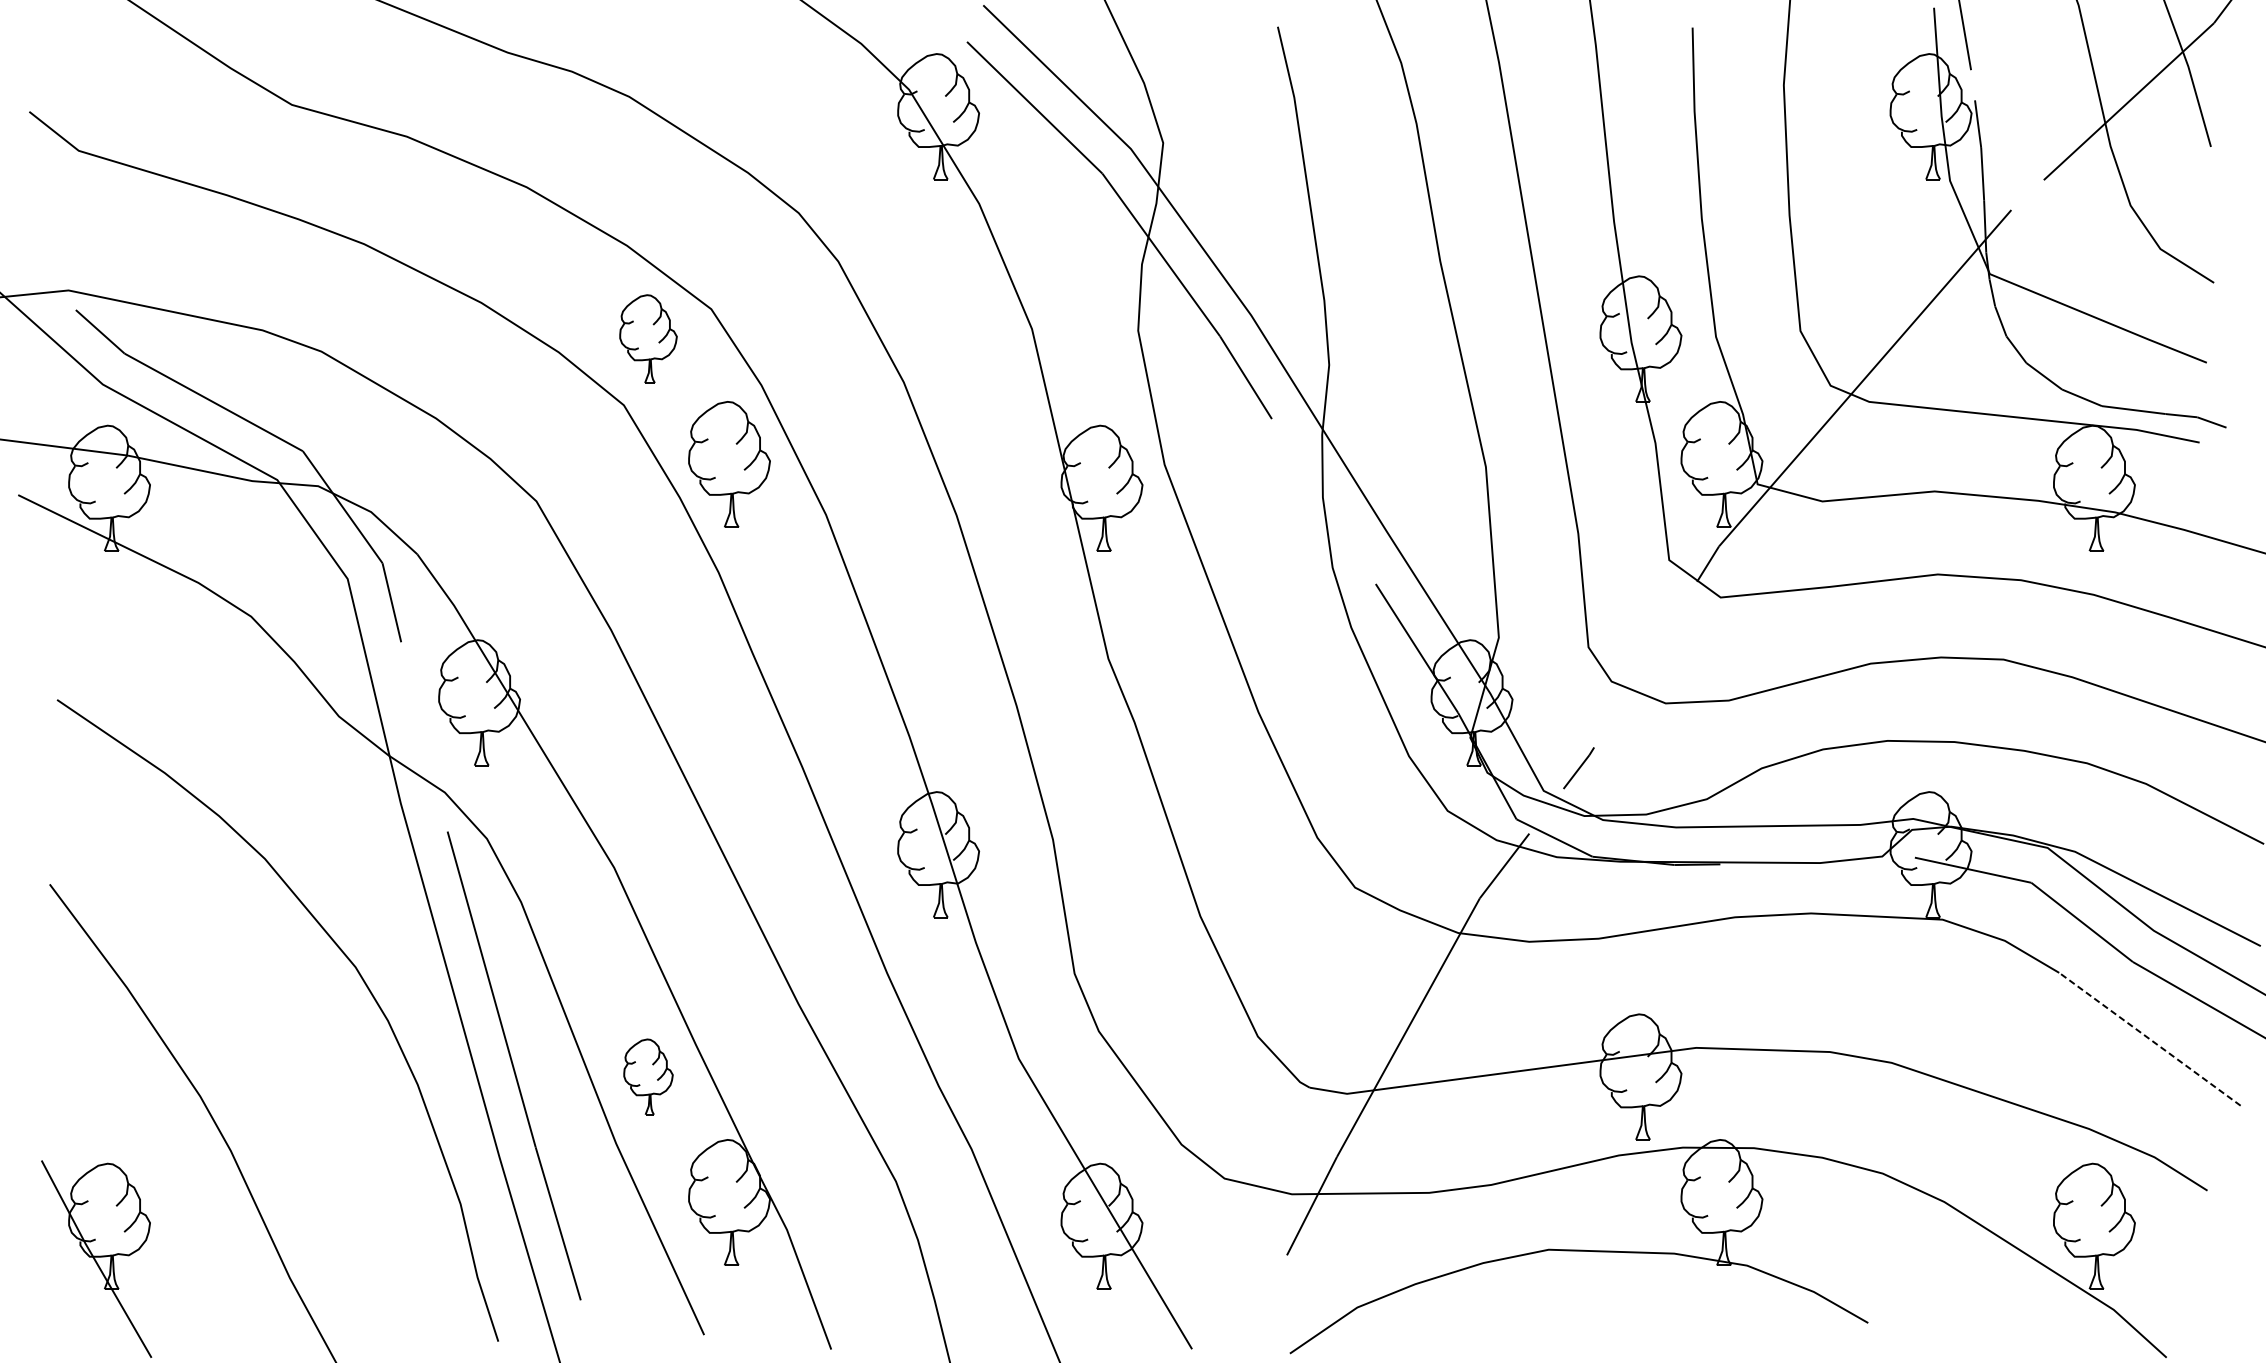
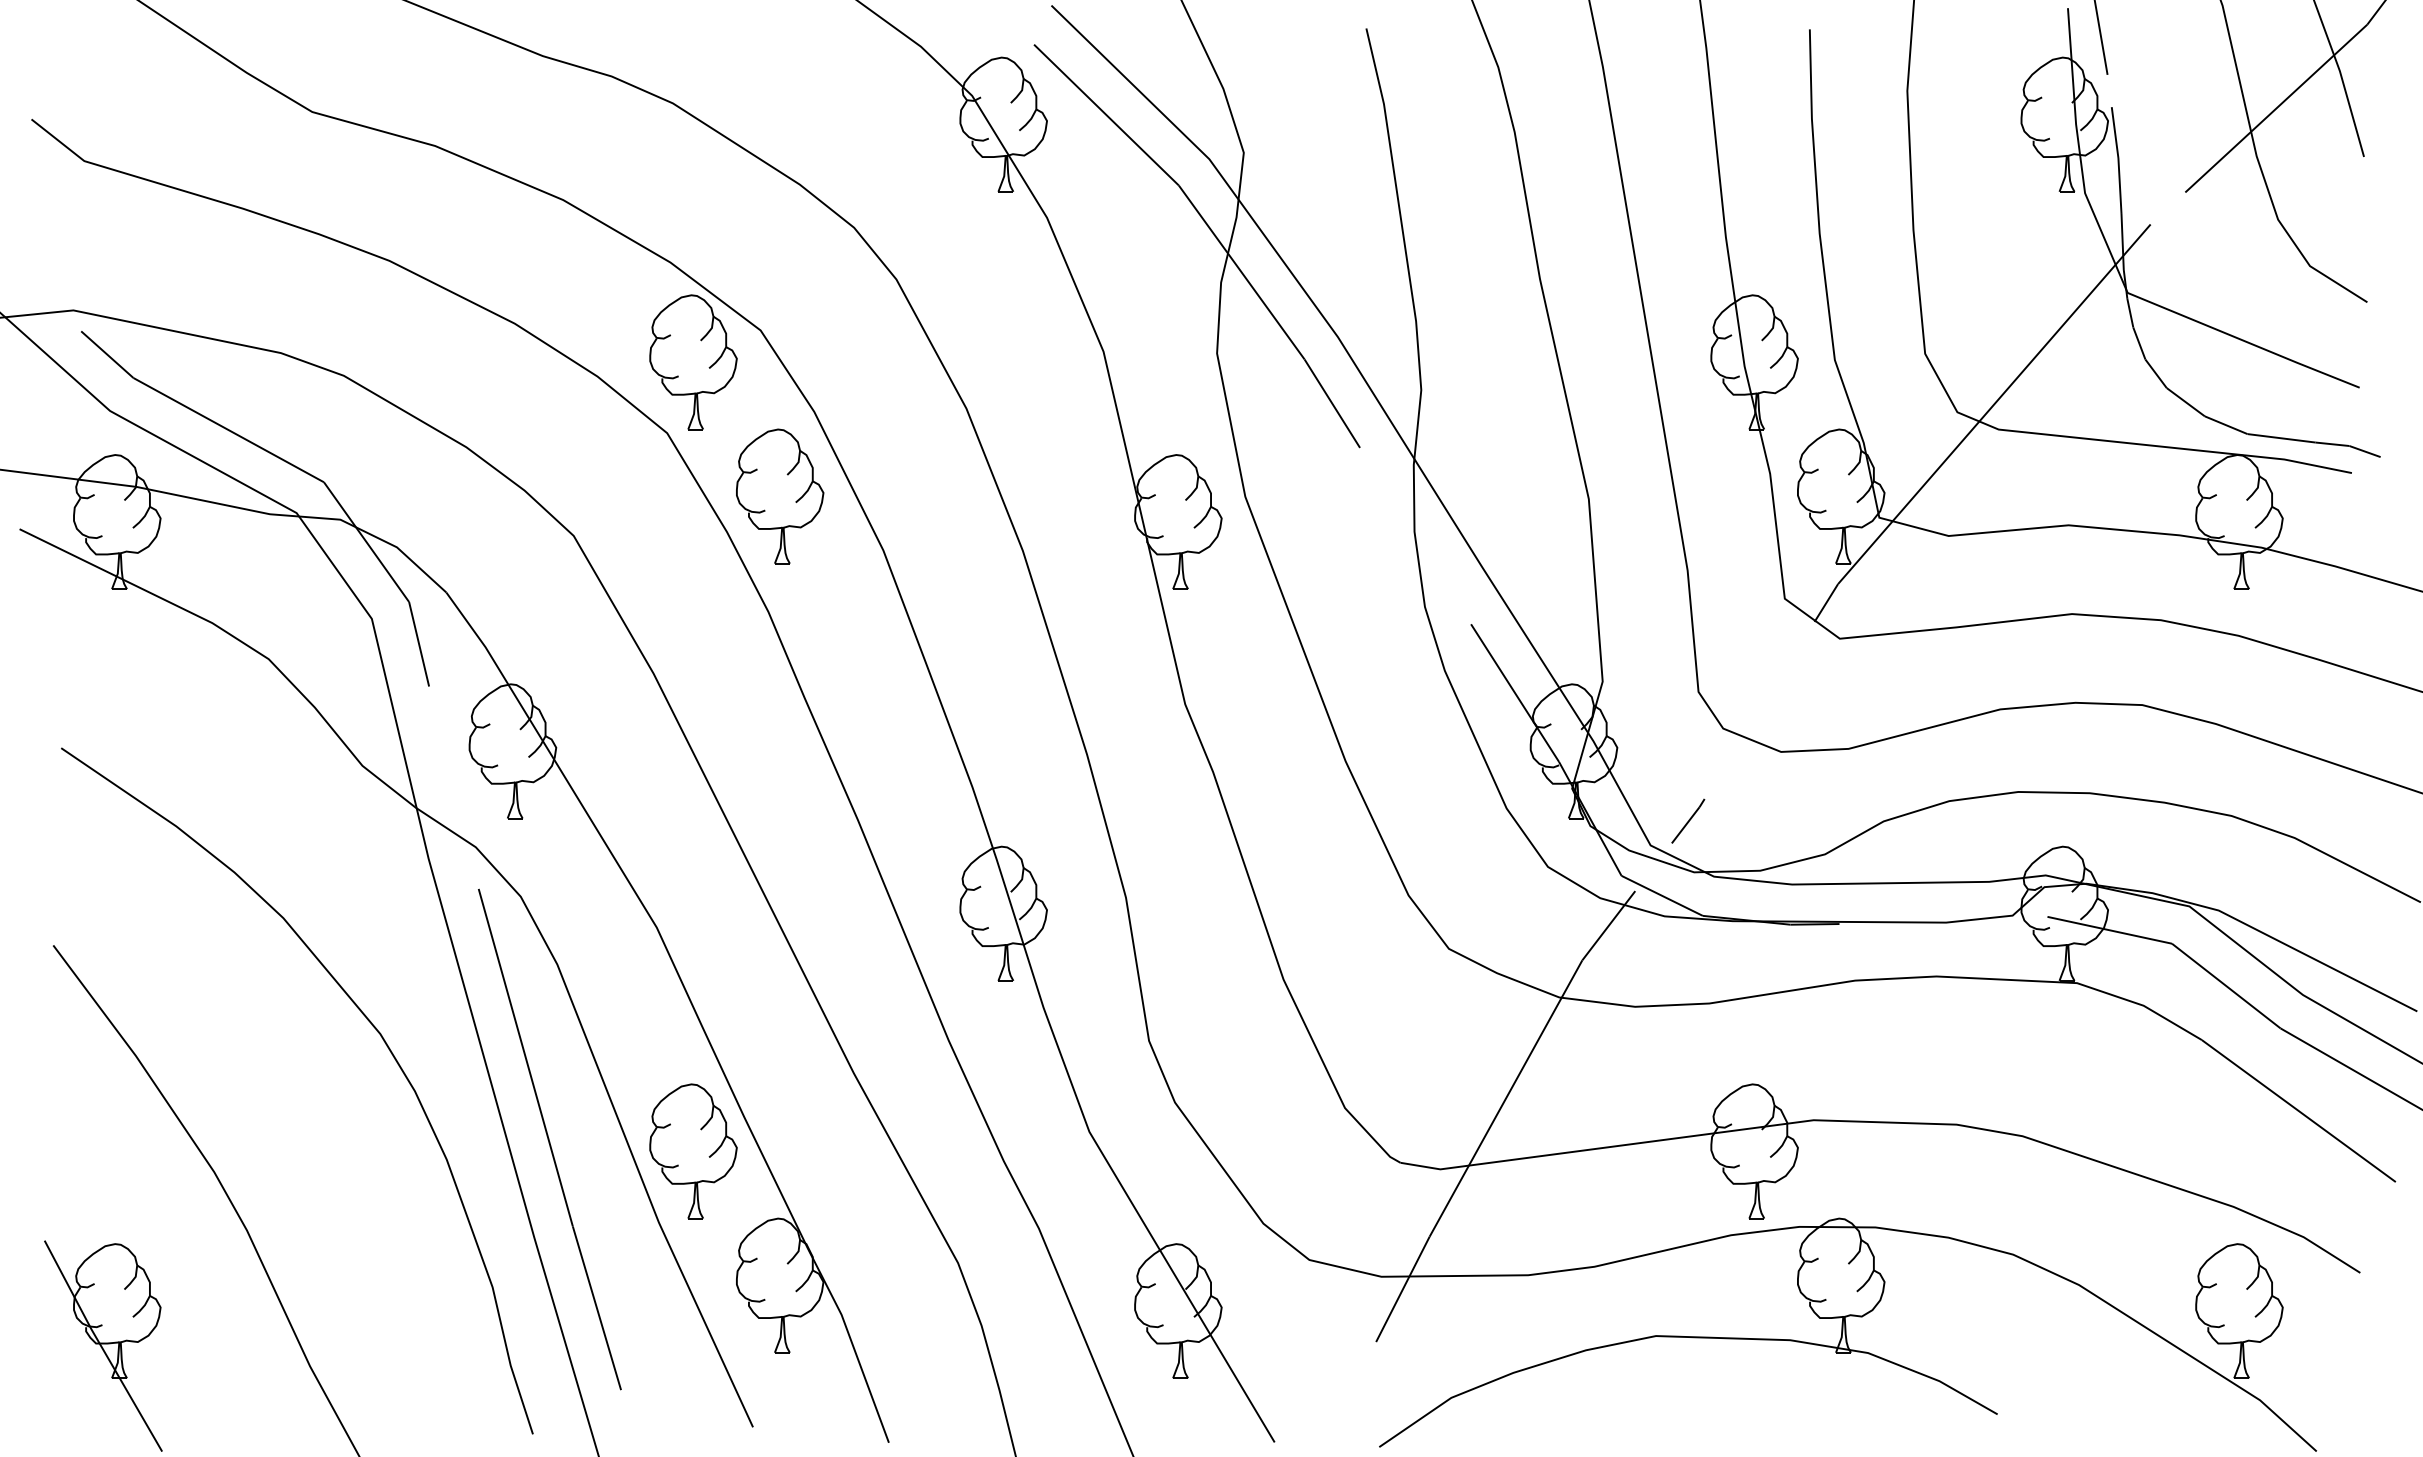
part: (648, 339) -> (693, 362), size x1.43
line: (2149, 1038) -> (2298, 1110), dashed -> solid
part: (648, 1077) -> (693, 1151), size x1.67

